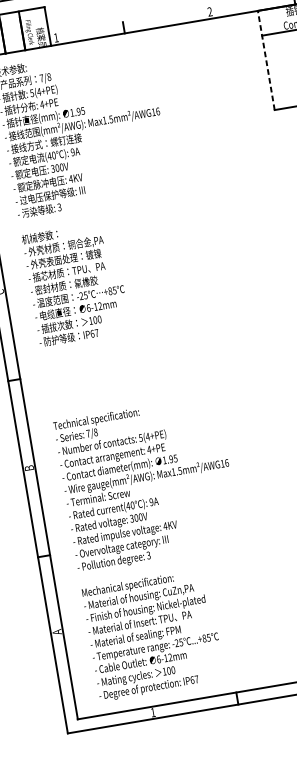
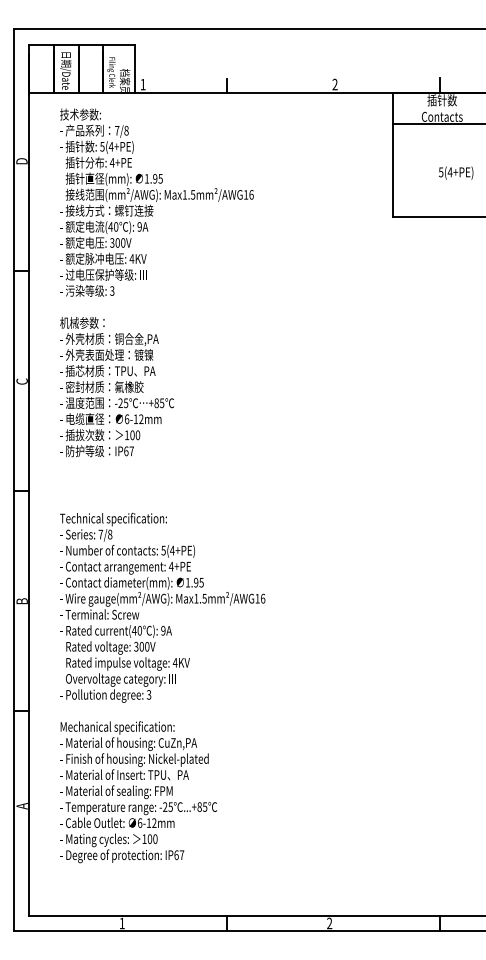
line: (266, 60) -> (393, 155), dashed -> solid
text: (158, 547) -> (162, 687), moved

